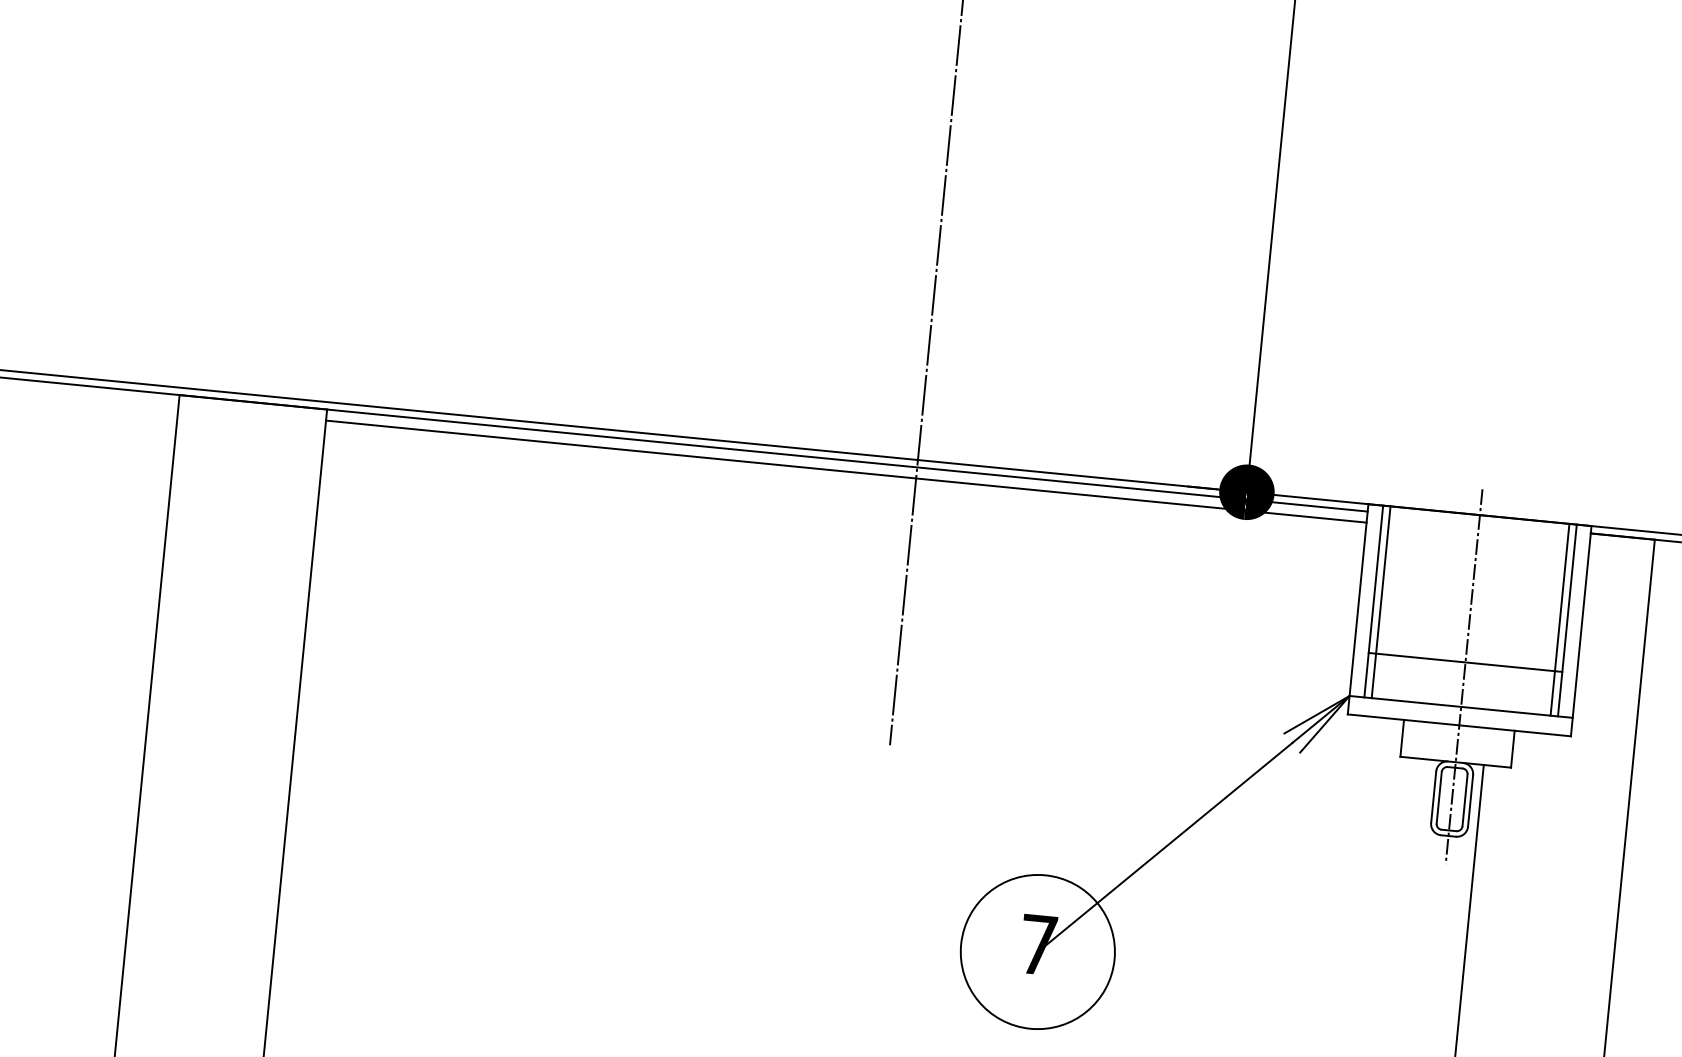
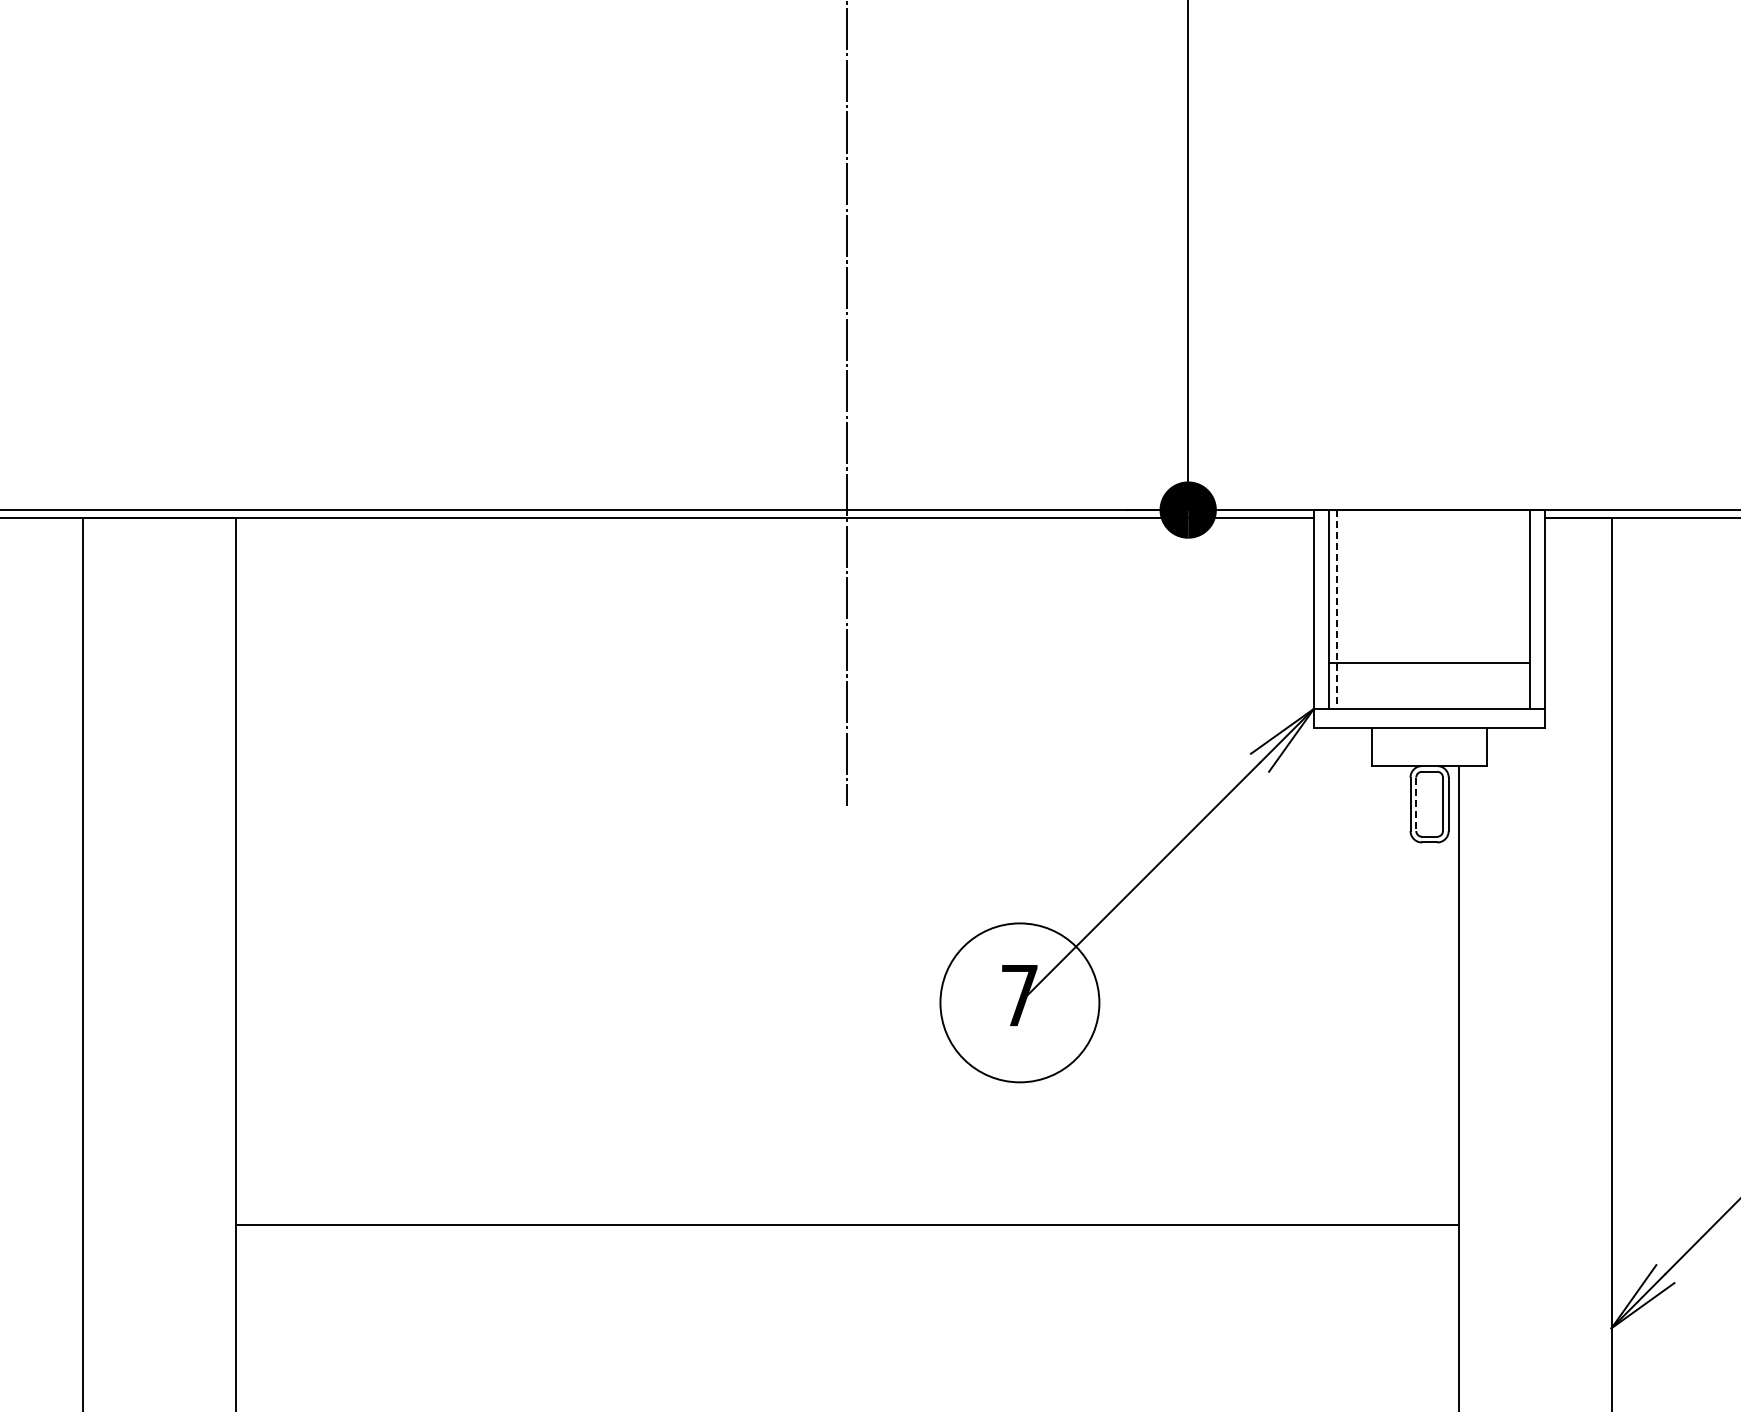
line: (846, 471) -> (775, 529), removed
line: (1380, 602) -> (1336, 609), solid -> dashed
line: (1560, 619) -> (1522, 609), removed
line: (1463, 676) -> (1429, 677), removed
line: (1439, 798) -> (1416, 804), solid -> dashed

